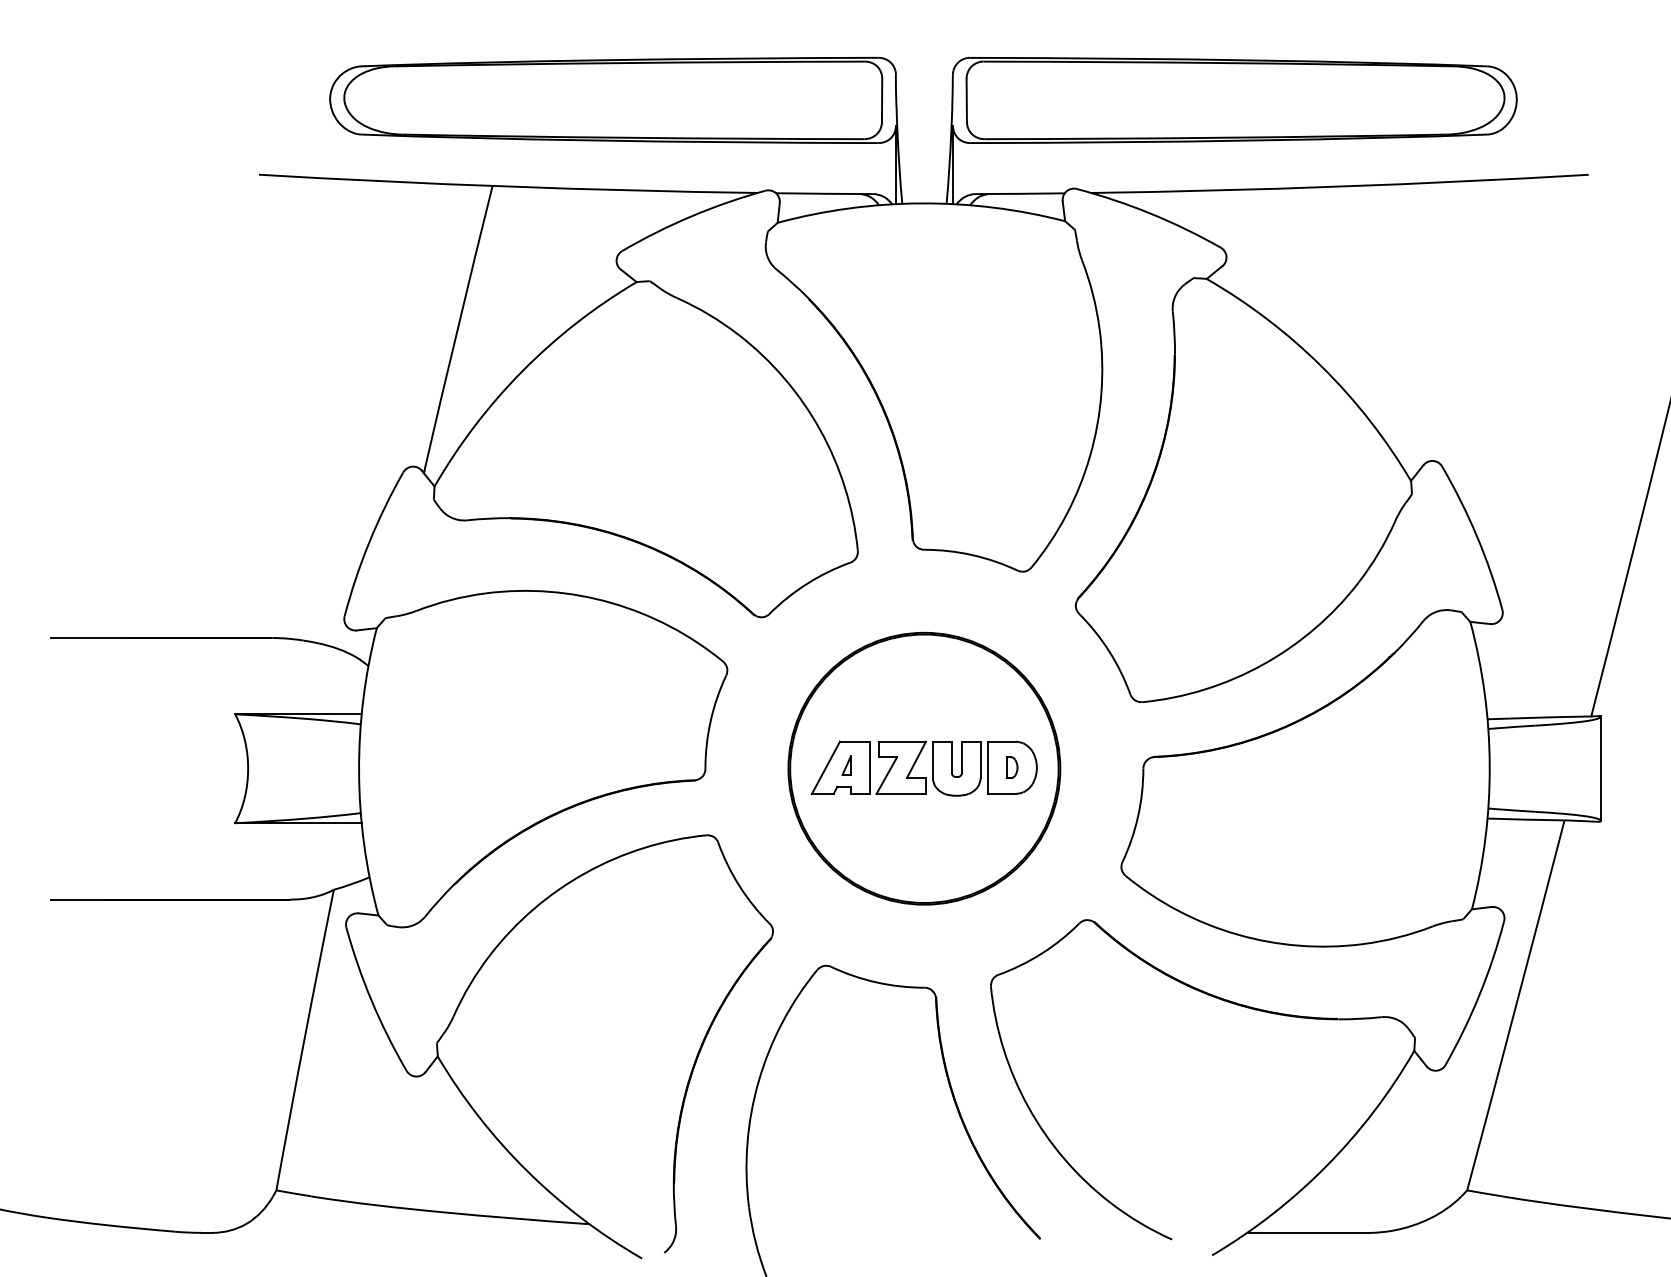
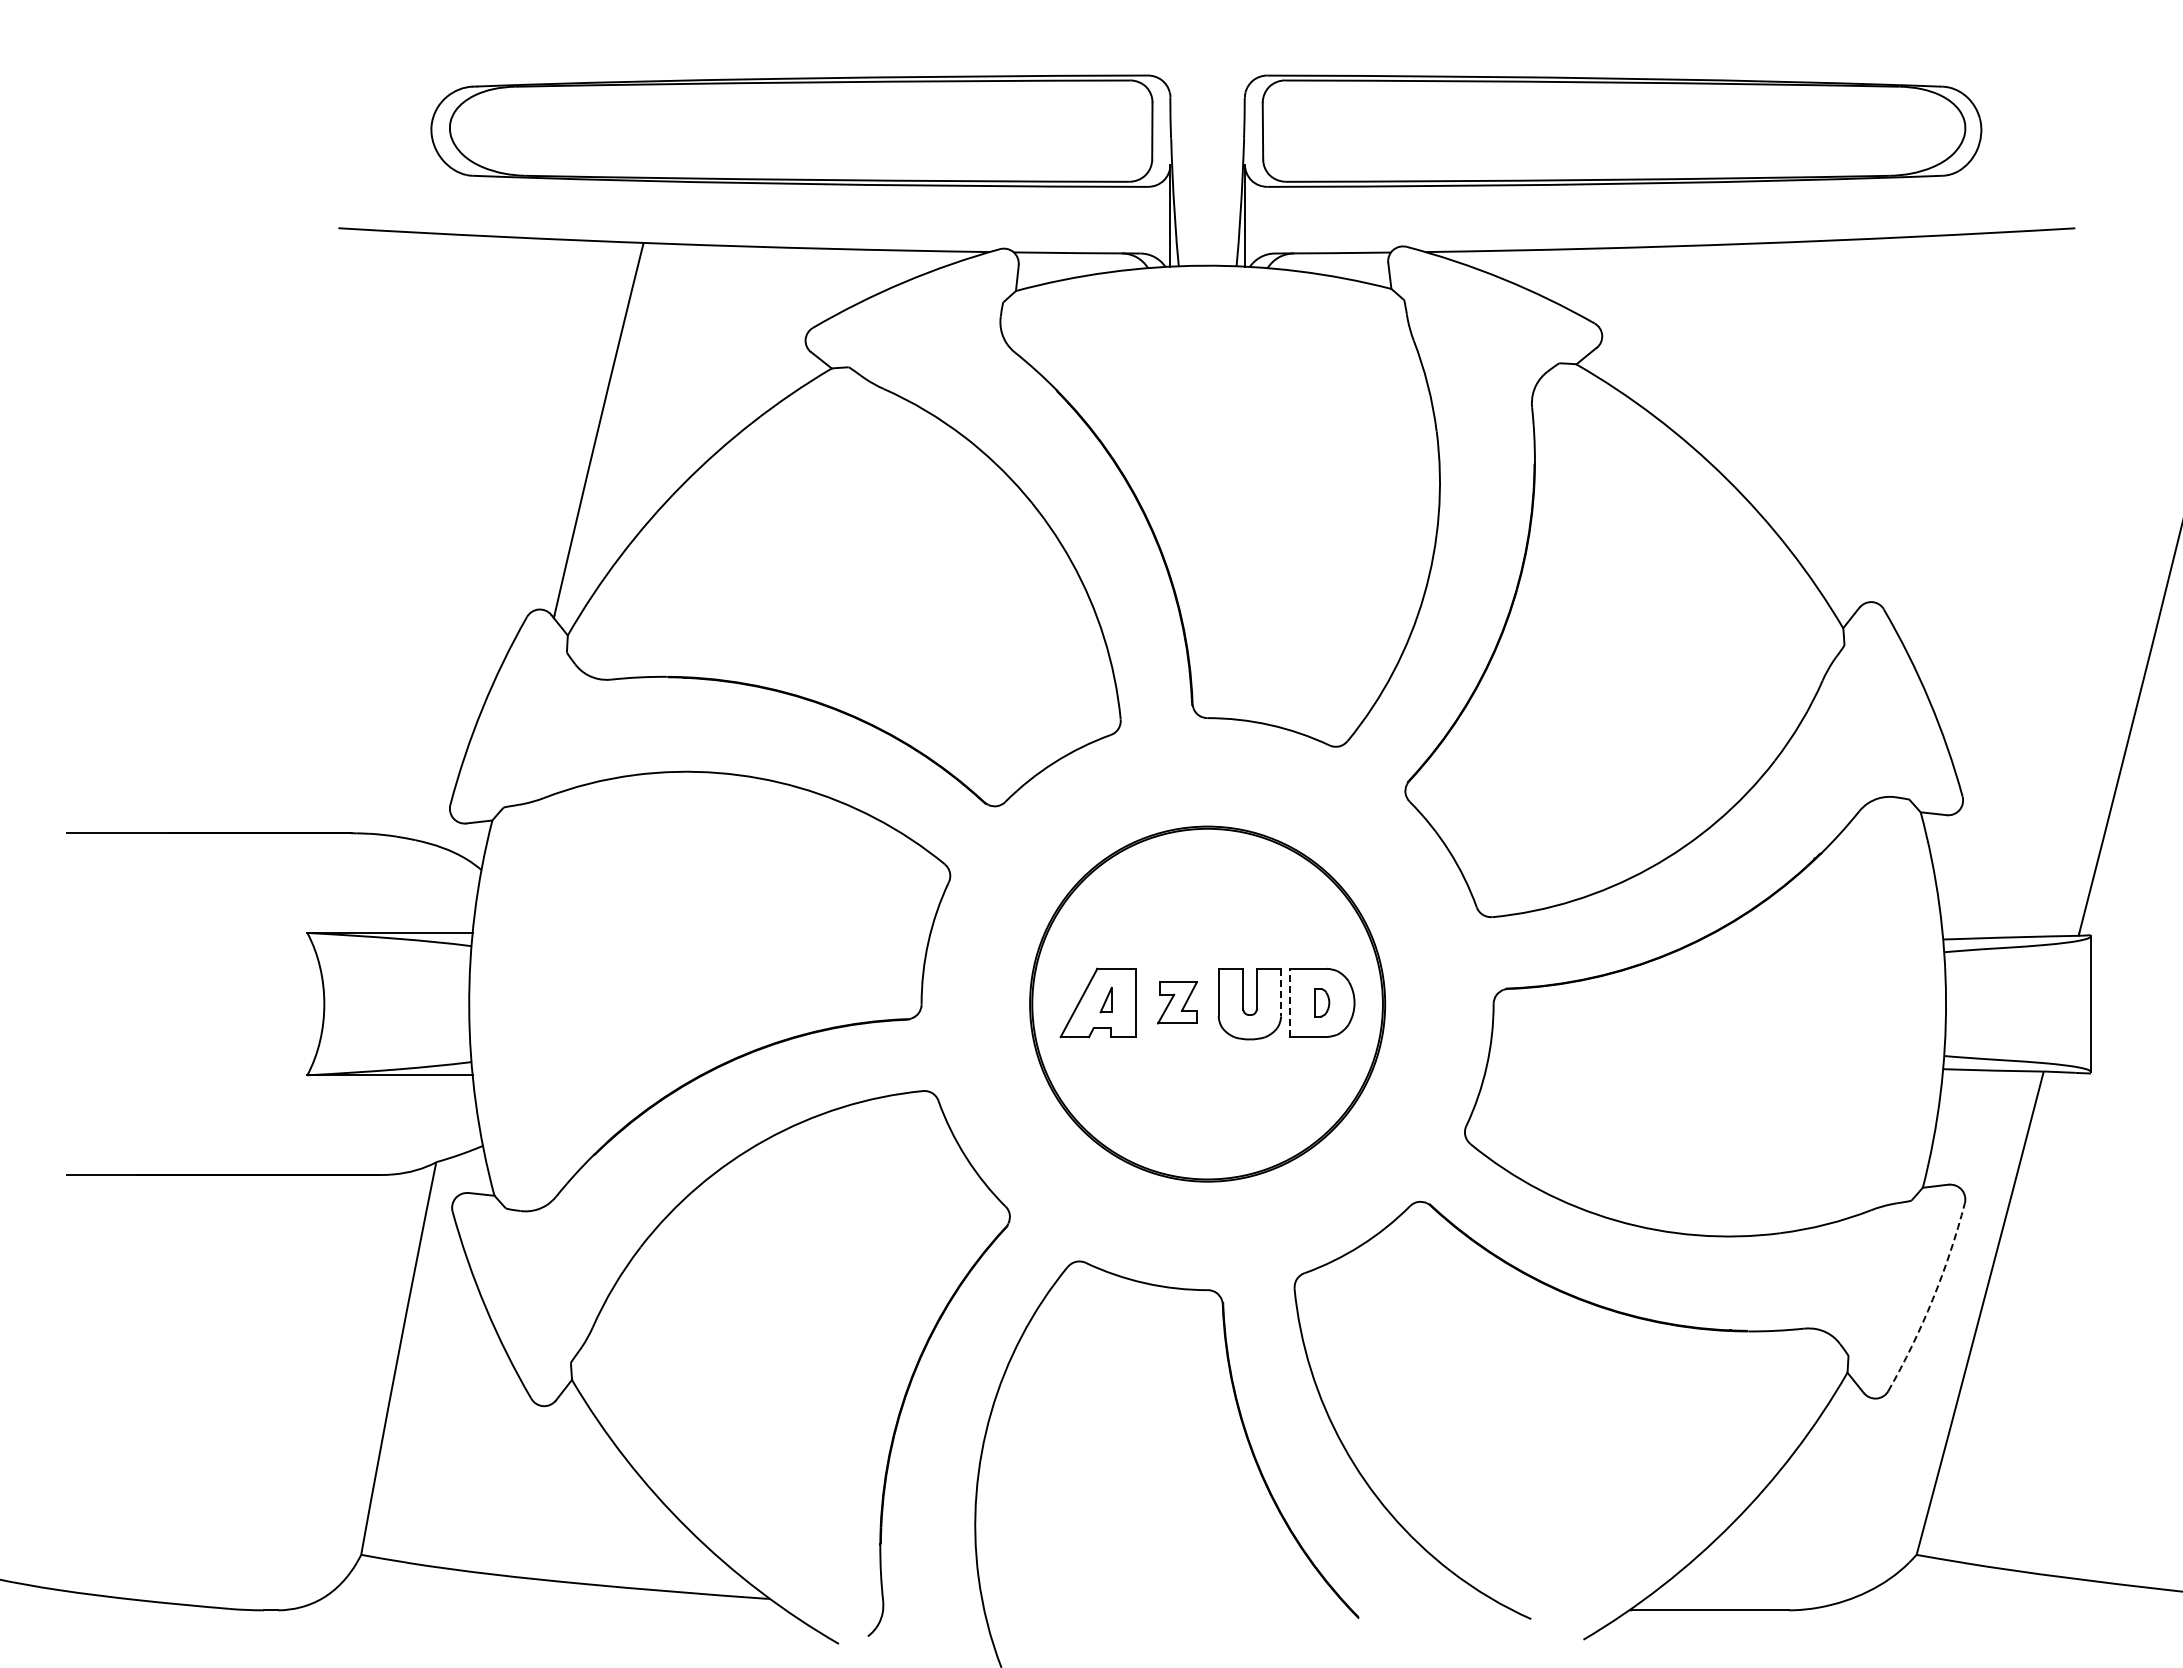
line: (980, 759) -> (1281, 992), solid -> dashed
part: (901, 767) -> (1177, 1002), size x0.6
line: (987, 767) -> (1290, 1002), solid -> dashed
arc: (1479, 994) -> (1932, 1299), solid -> dashed

